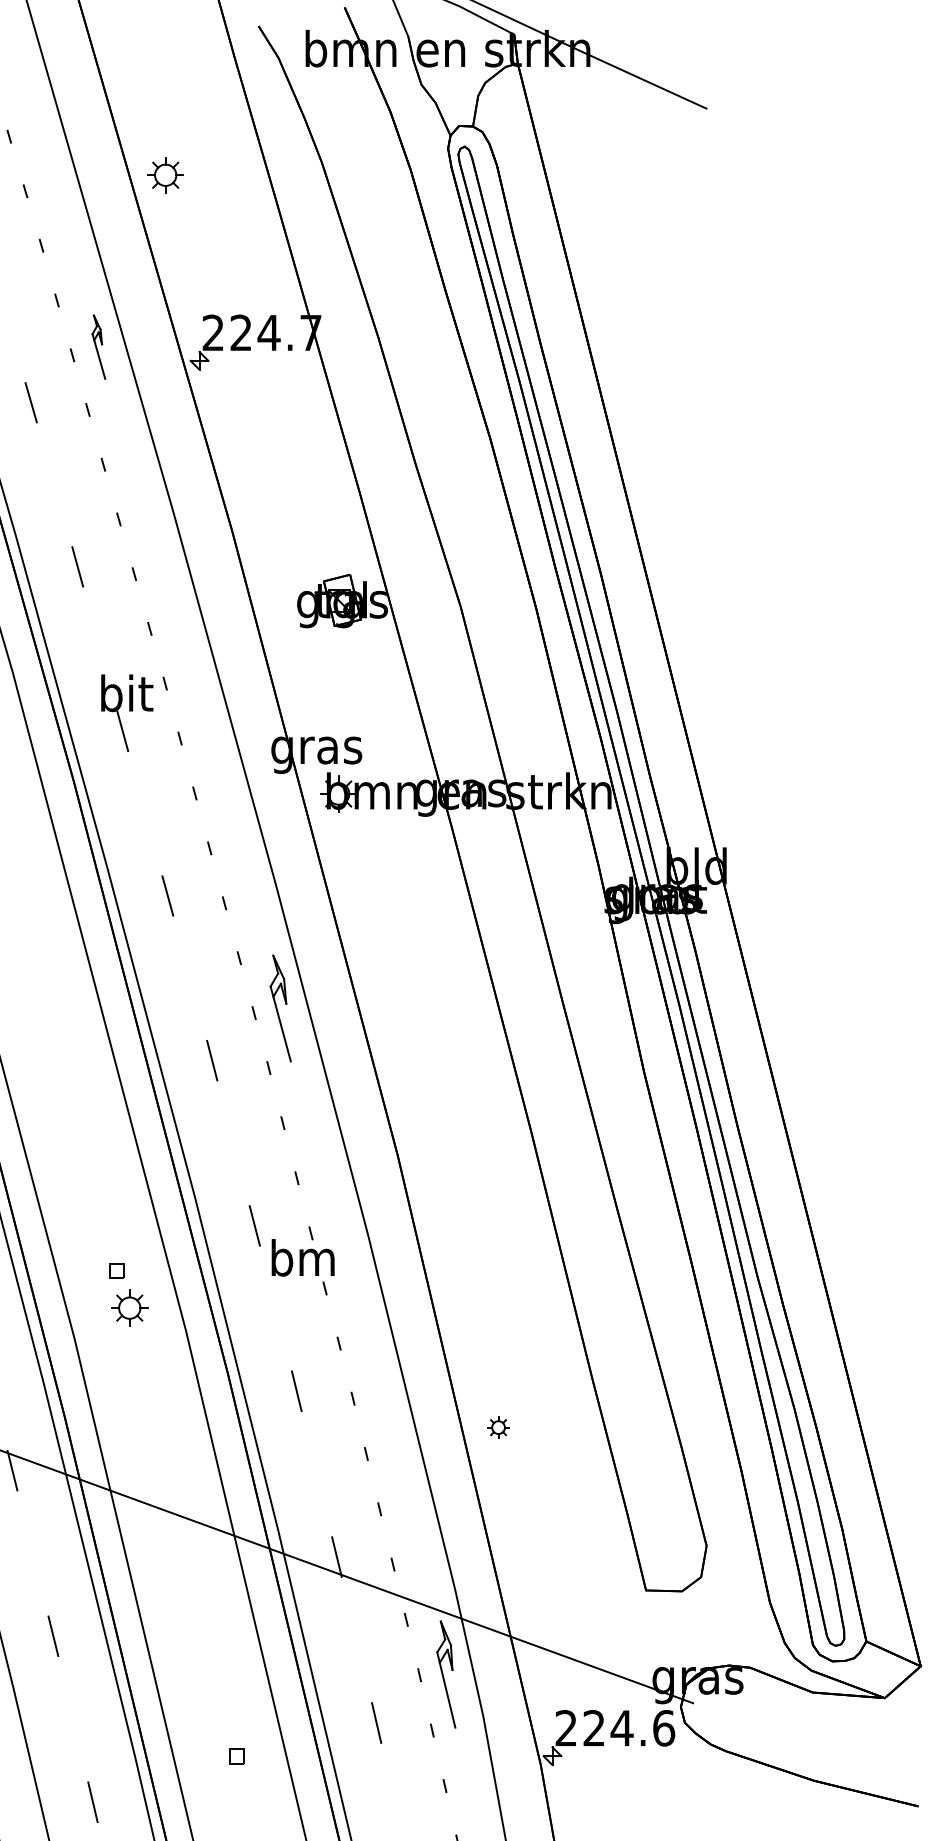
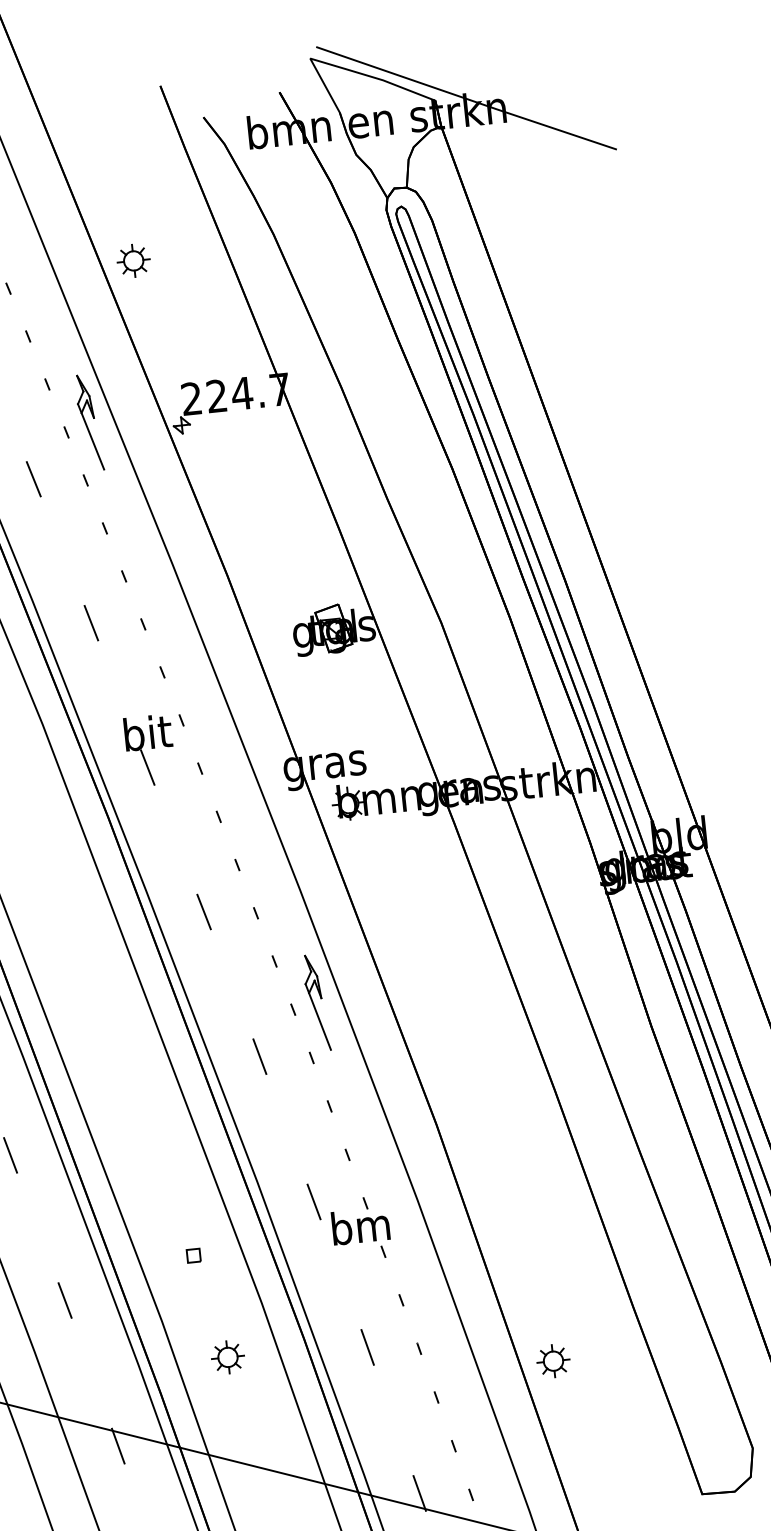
part: (98, 346) -> (89, 422), size x1.67
part: (129, 1307) -> (227, 1356), moved
part: (498, 1427) -> (553, 1360), size x1.67

